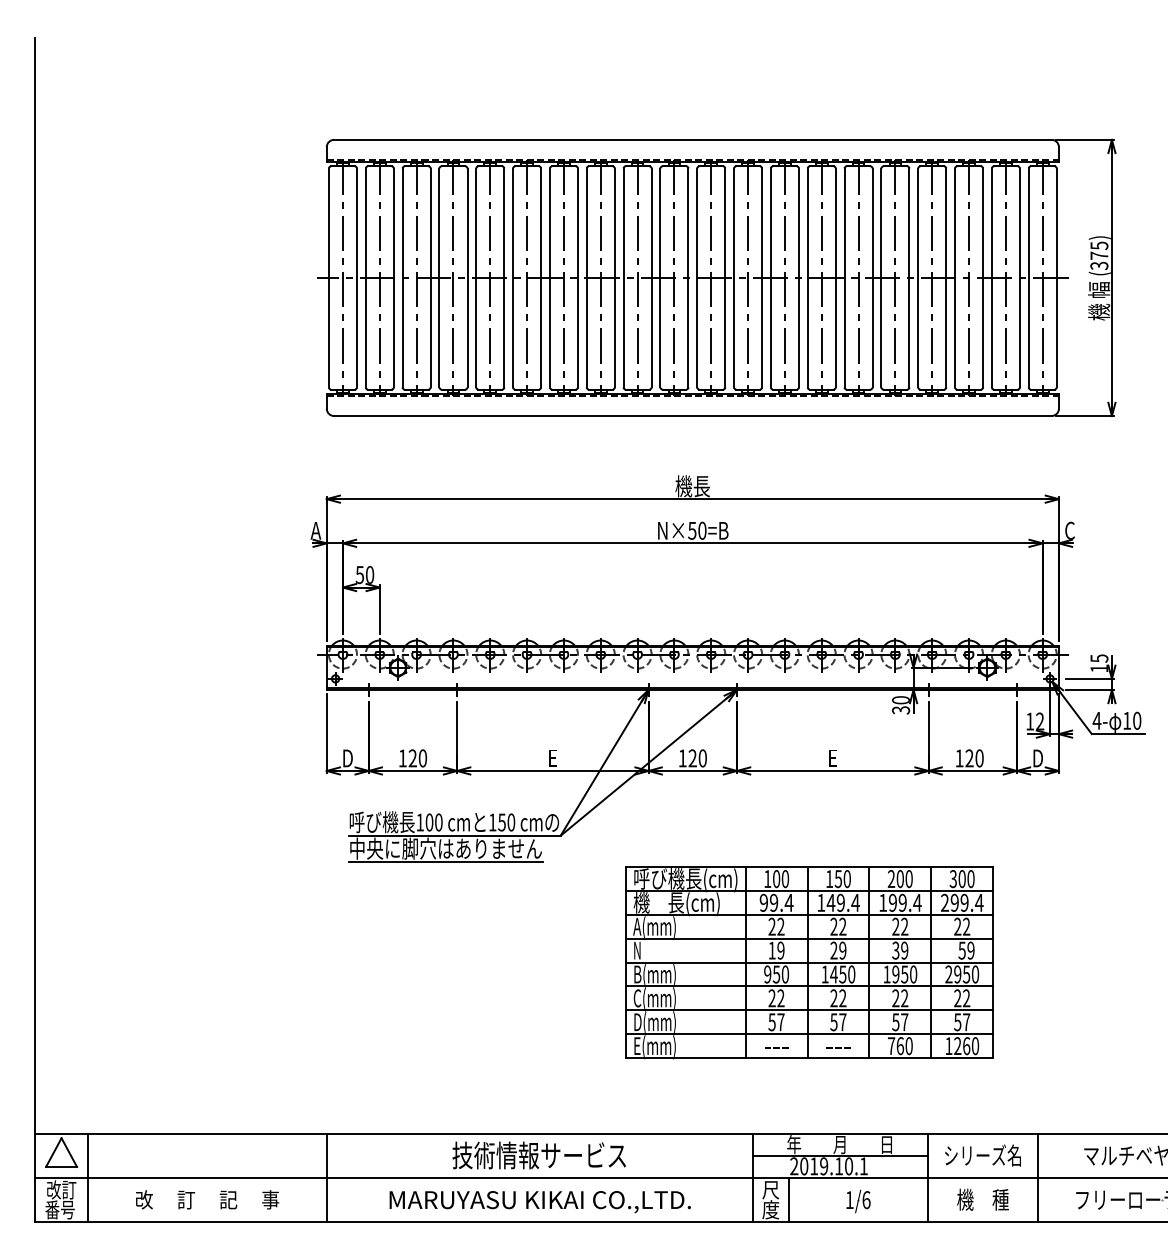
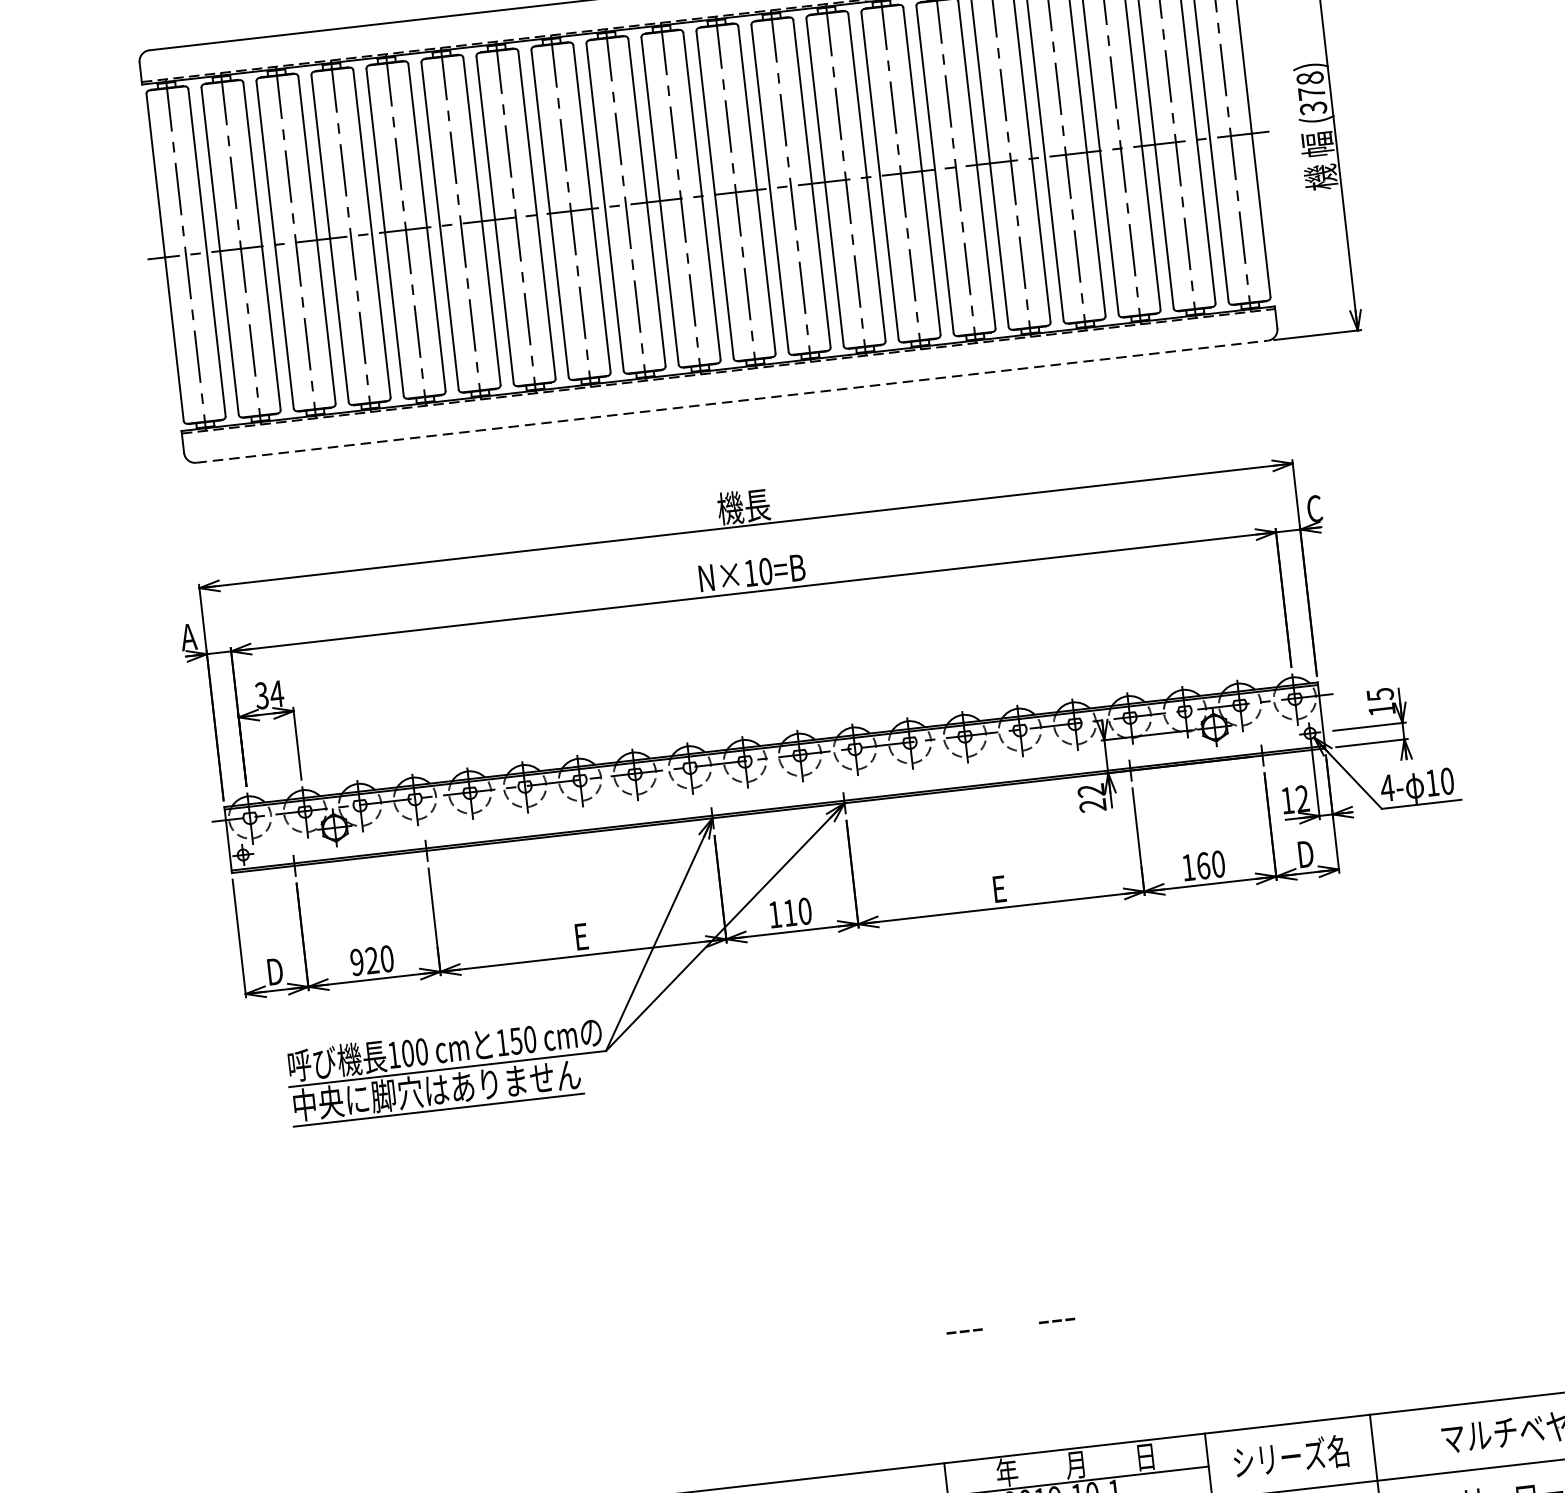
text: (1099, 245) -> (1310, 77), (375) -> (378)
line: (692, 416) -> (731, 402), solid -> dashed
text: (692, 530) -> (750, 572), N×50=B -> N×10=B
text: (365, 574) -> (270, 694), 50 -> 34
text: (901, 705) -> (1092, 798), 30 -> 22
text: (402, 758) -> (356, 962), 120 -> 920
text: (692, 758) -> (789, 913), 120 -> 110
text: (969, 758) -> (1203, 866), 120 -> 160
part: (809, 962) -> (999, 1197), removed

